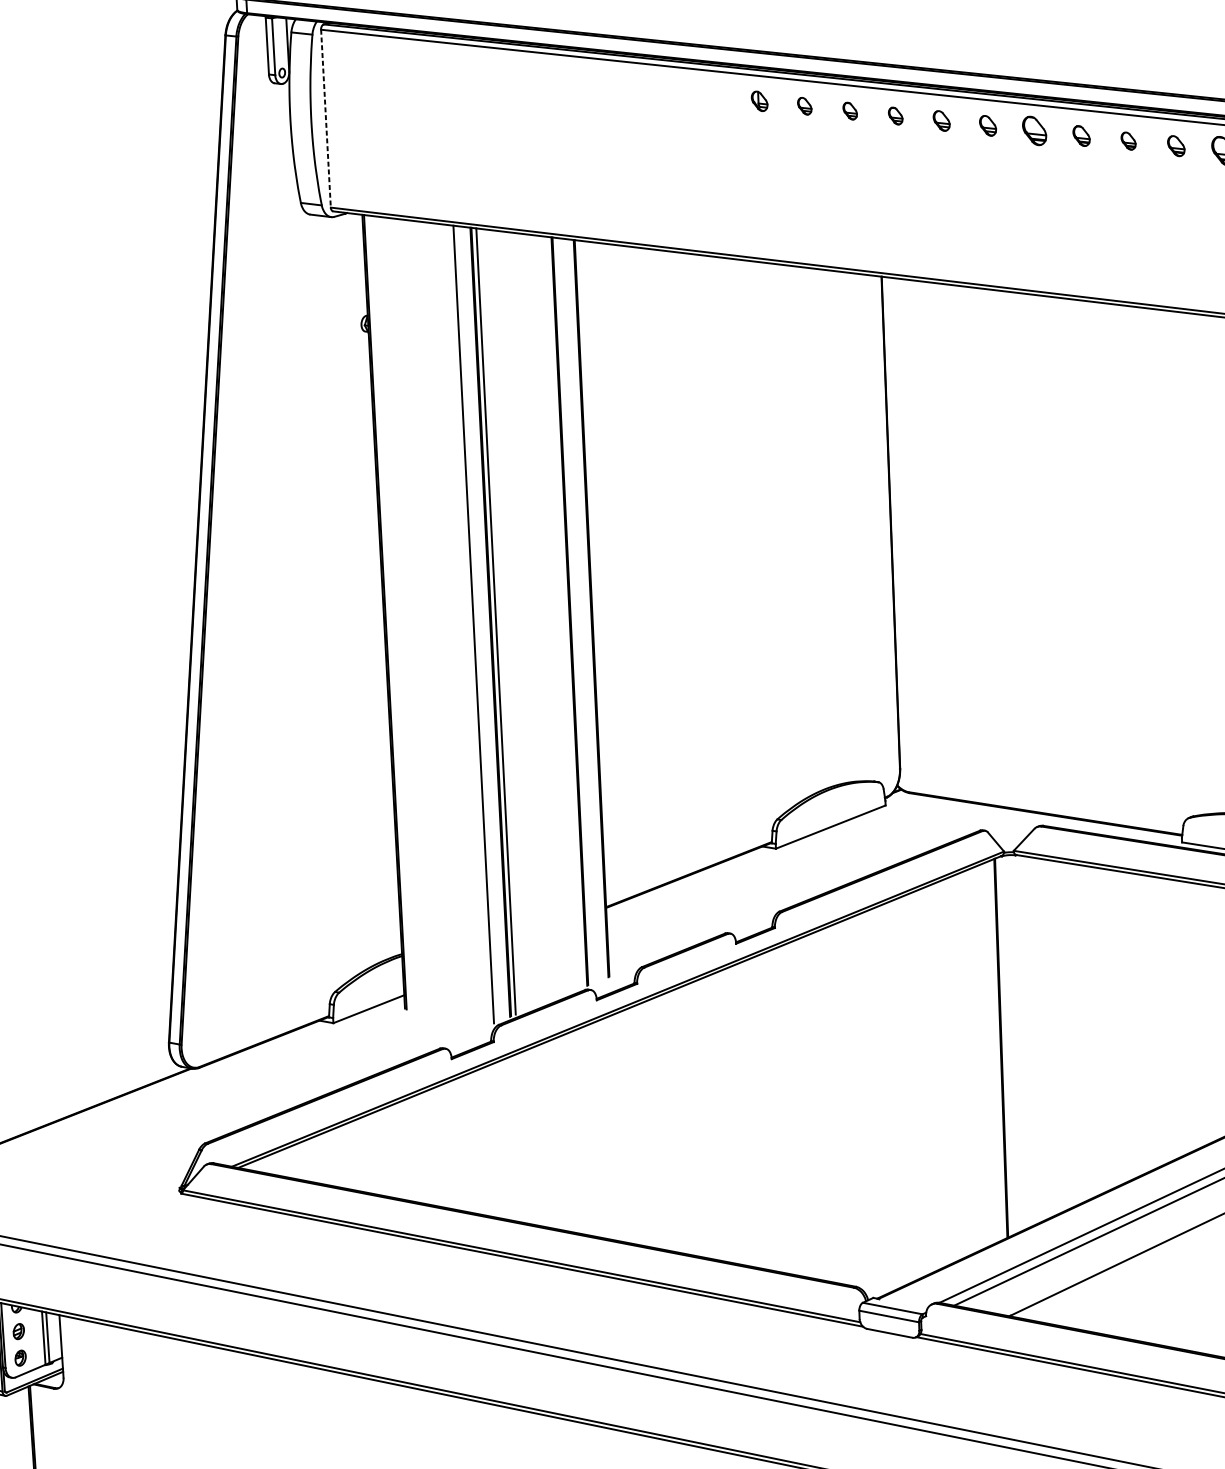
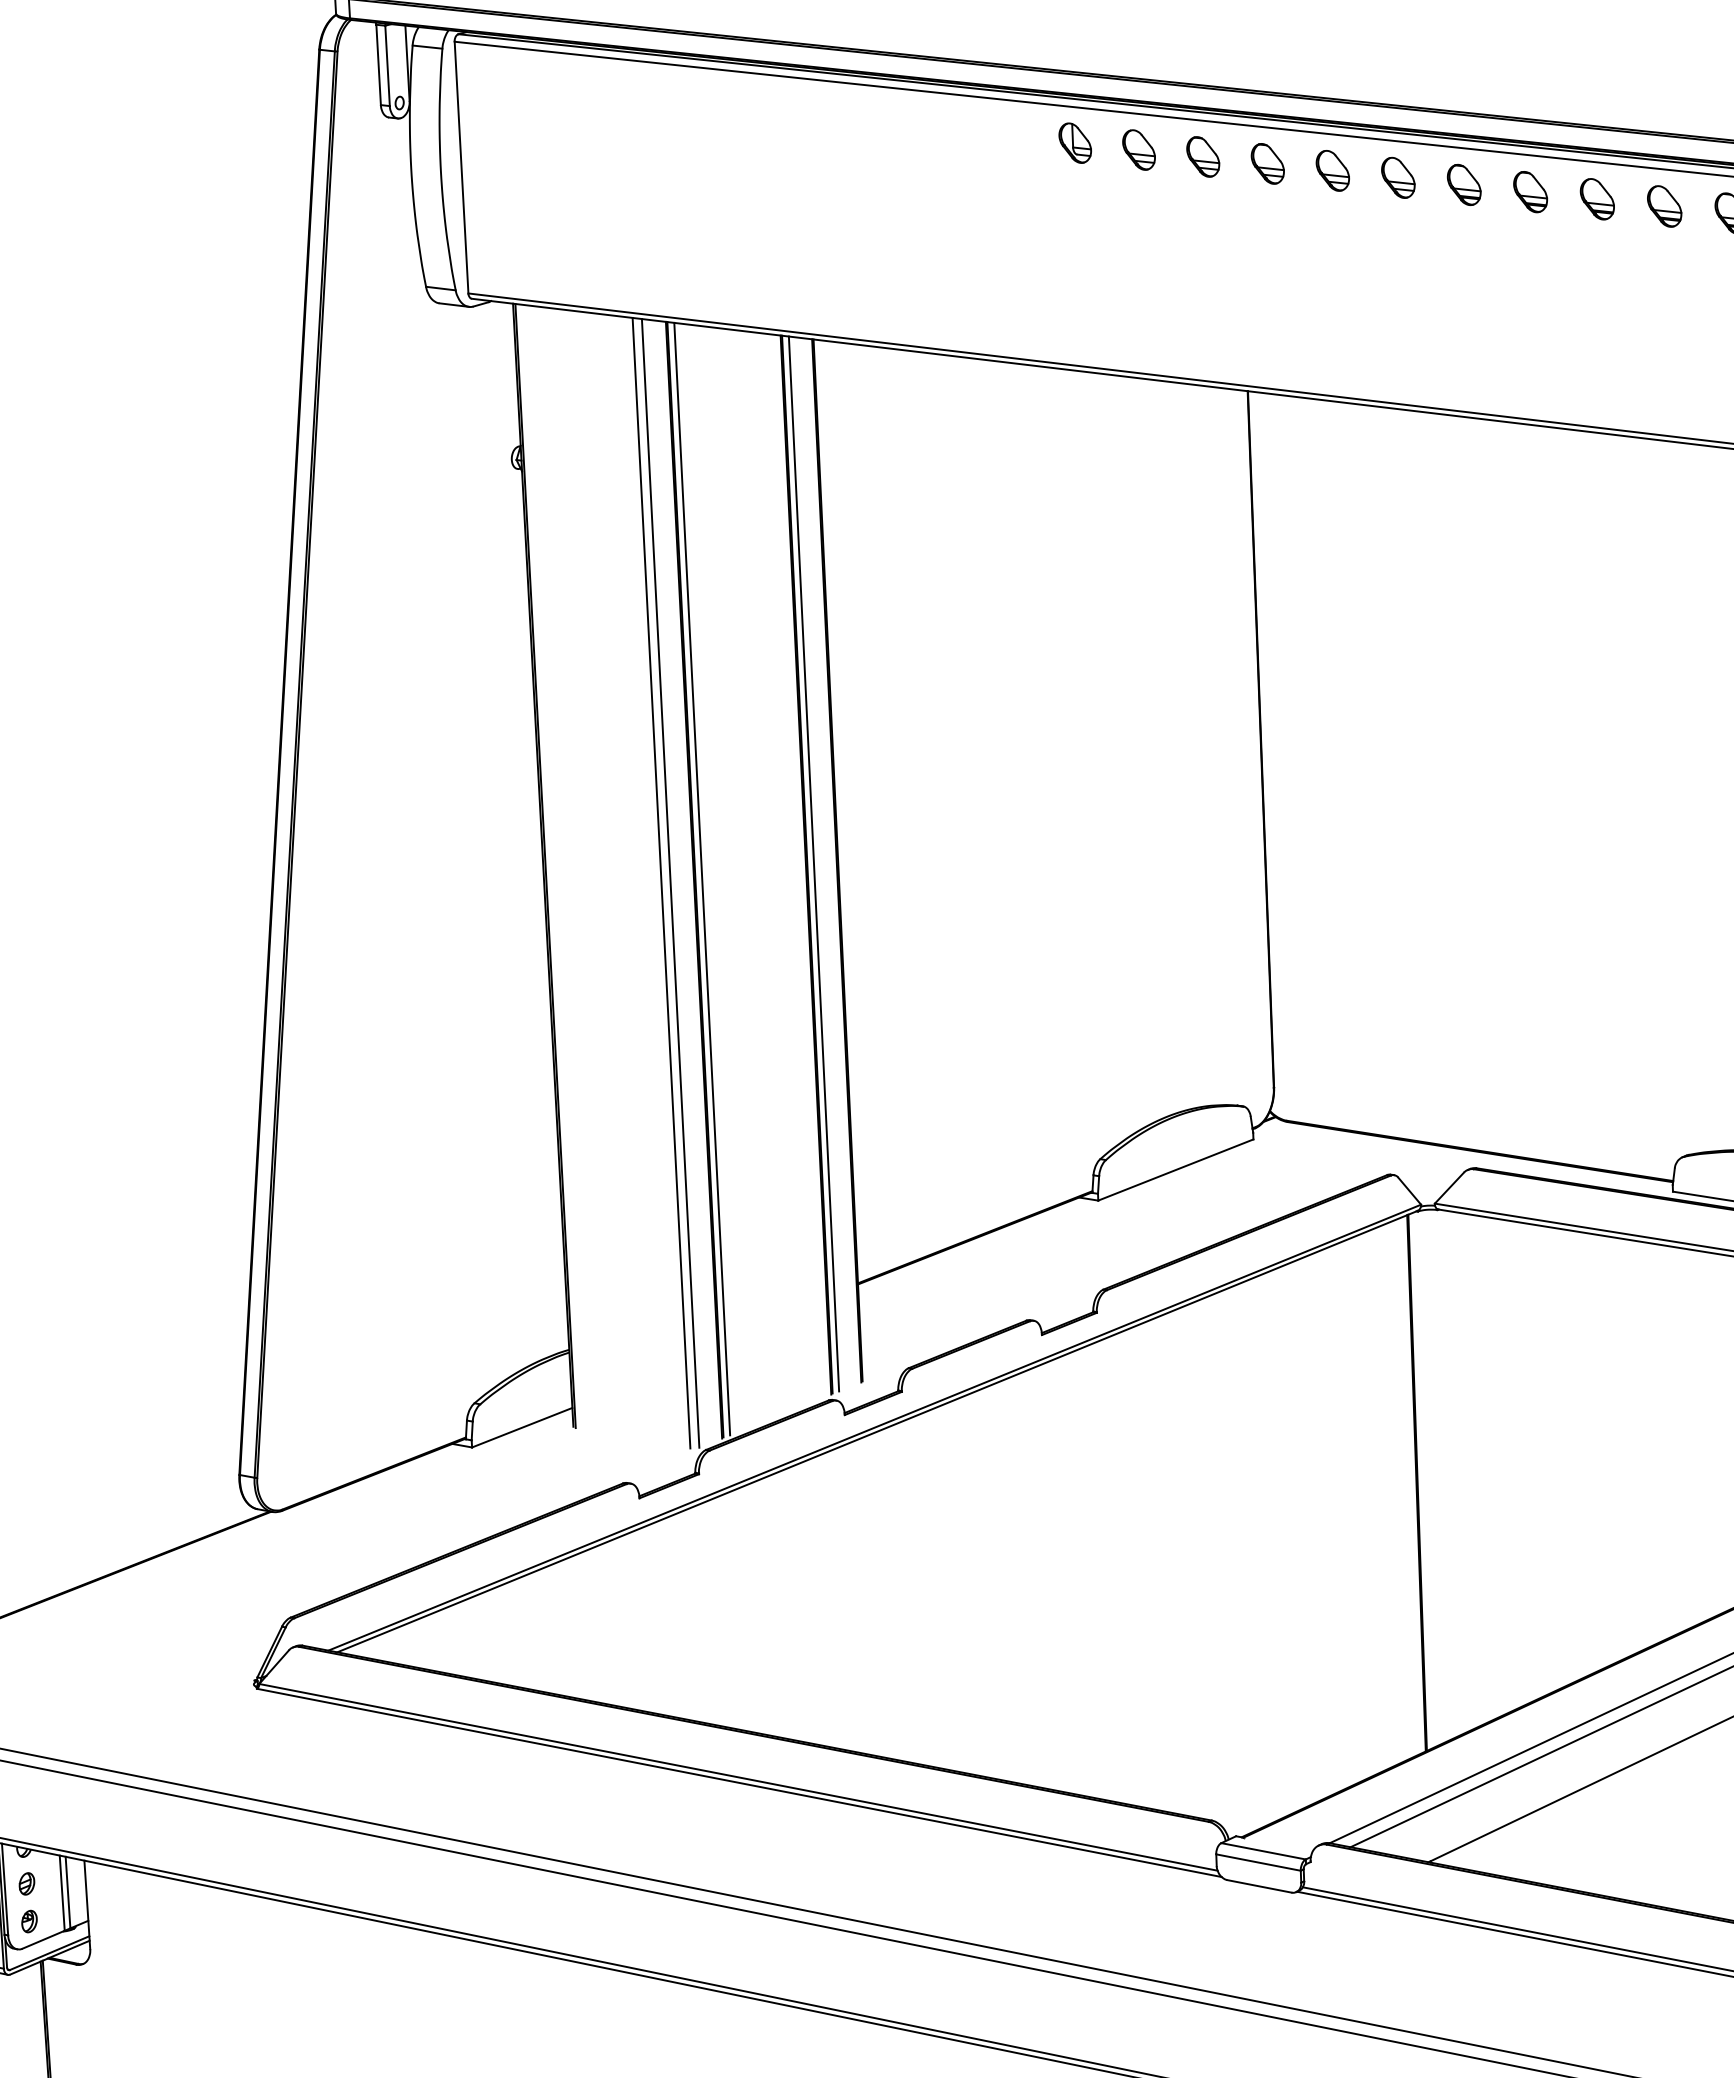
part: (759, 100) -> (1074, 142), size x1.43
part: (804, 105) -> (1138, 149), size x1.67
part: (850, 110) -> (1203, 156), size x1.67
part: (895, 115) -> (1267, 163), size x1.67
line: (325, 119) -> (461, 168), dashed -> solid
part: (941, 120) -> (1332, 170), size x1.43
part: (988, 125) -> (1398, 177), size x1.43
part: (1081, 136) -> (1530, 192), size x1.43
part: (1128, 141) -> (1596, 199), size x1.67
part: (1176, 146) -> (1664, 206), size x1.43
line: (574, 610) -> (813, 863), added
line: (467, 623) -> (661, 882), added

